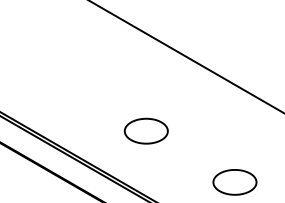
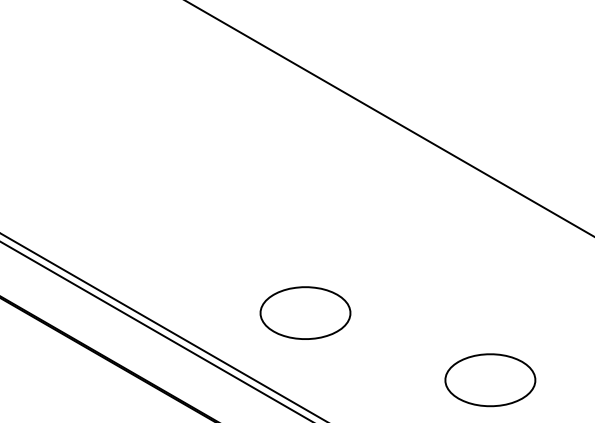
part: (145, 130) -> (303, 311), moved

